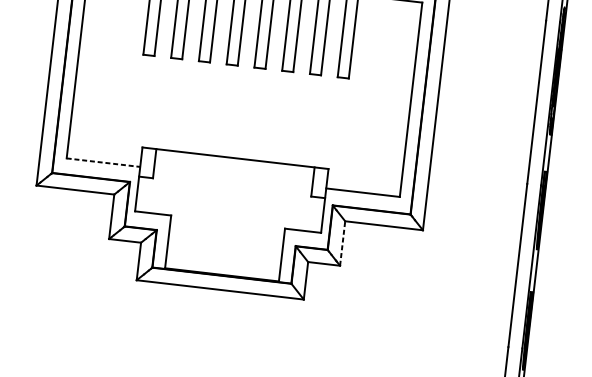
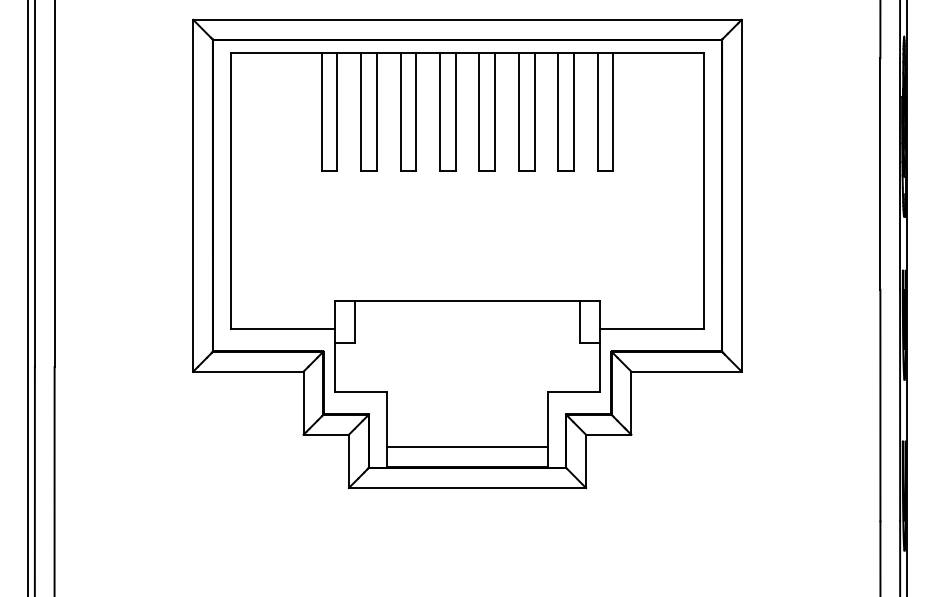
line: (103, 162) -> (283, 328), dashed -> solid
line: (342, 243) -> (631, 403), dashed -> solid
line: (223, 260) -> (467, 446), added

